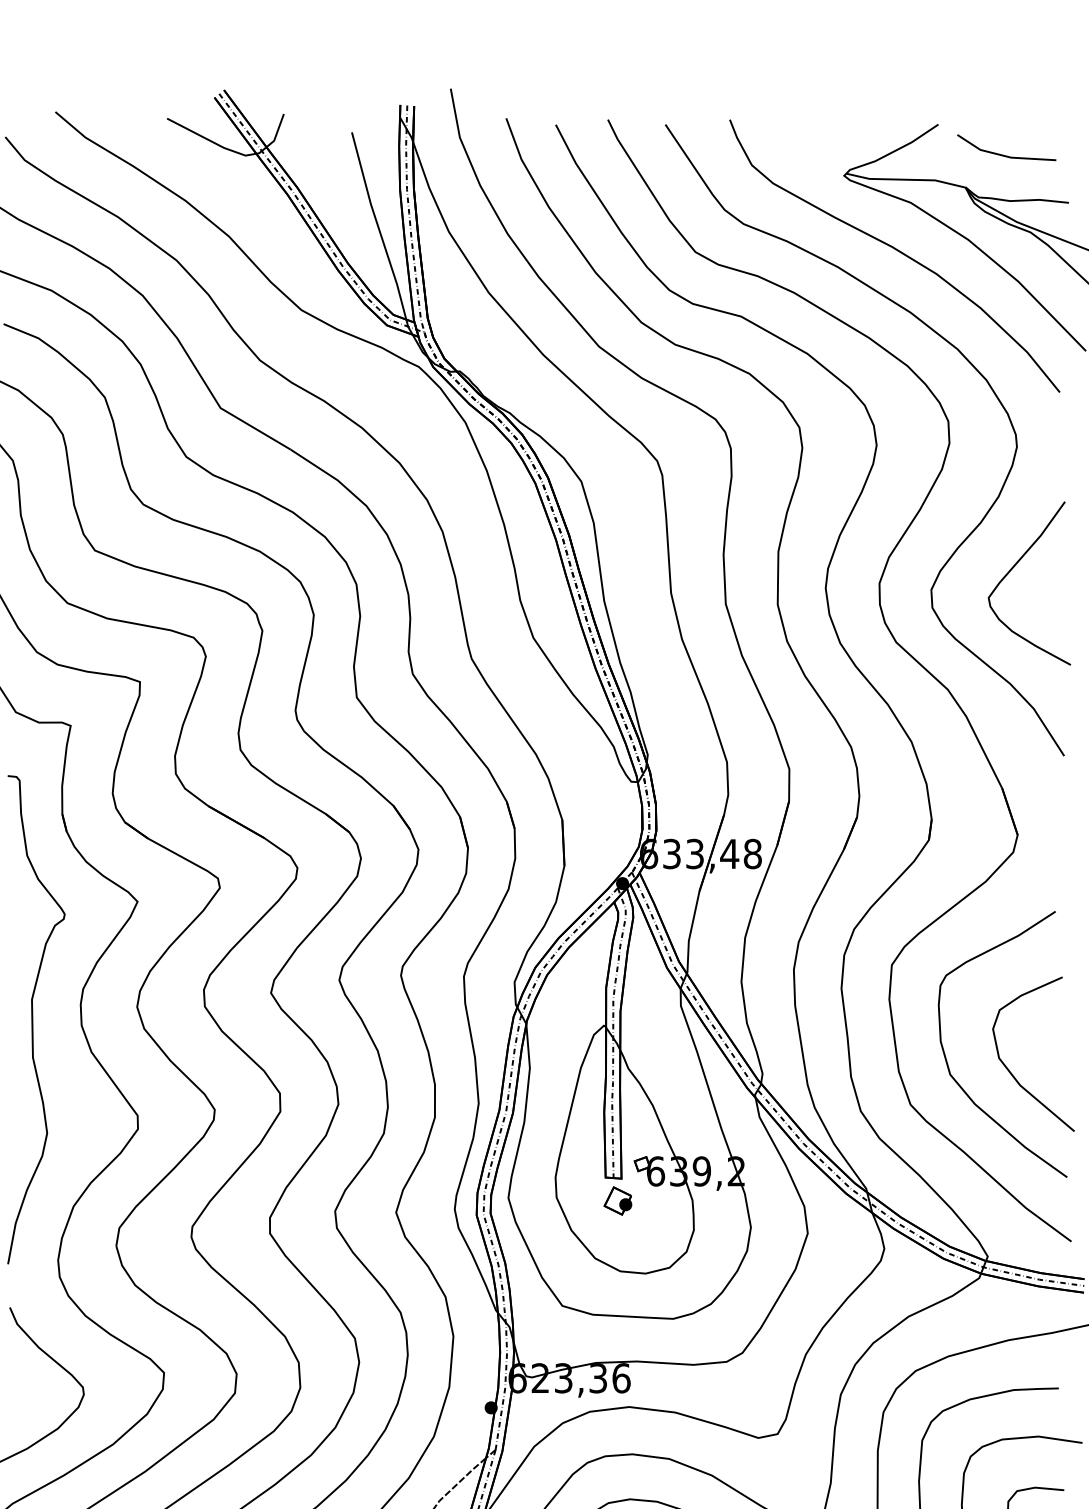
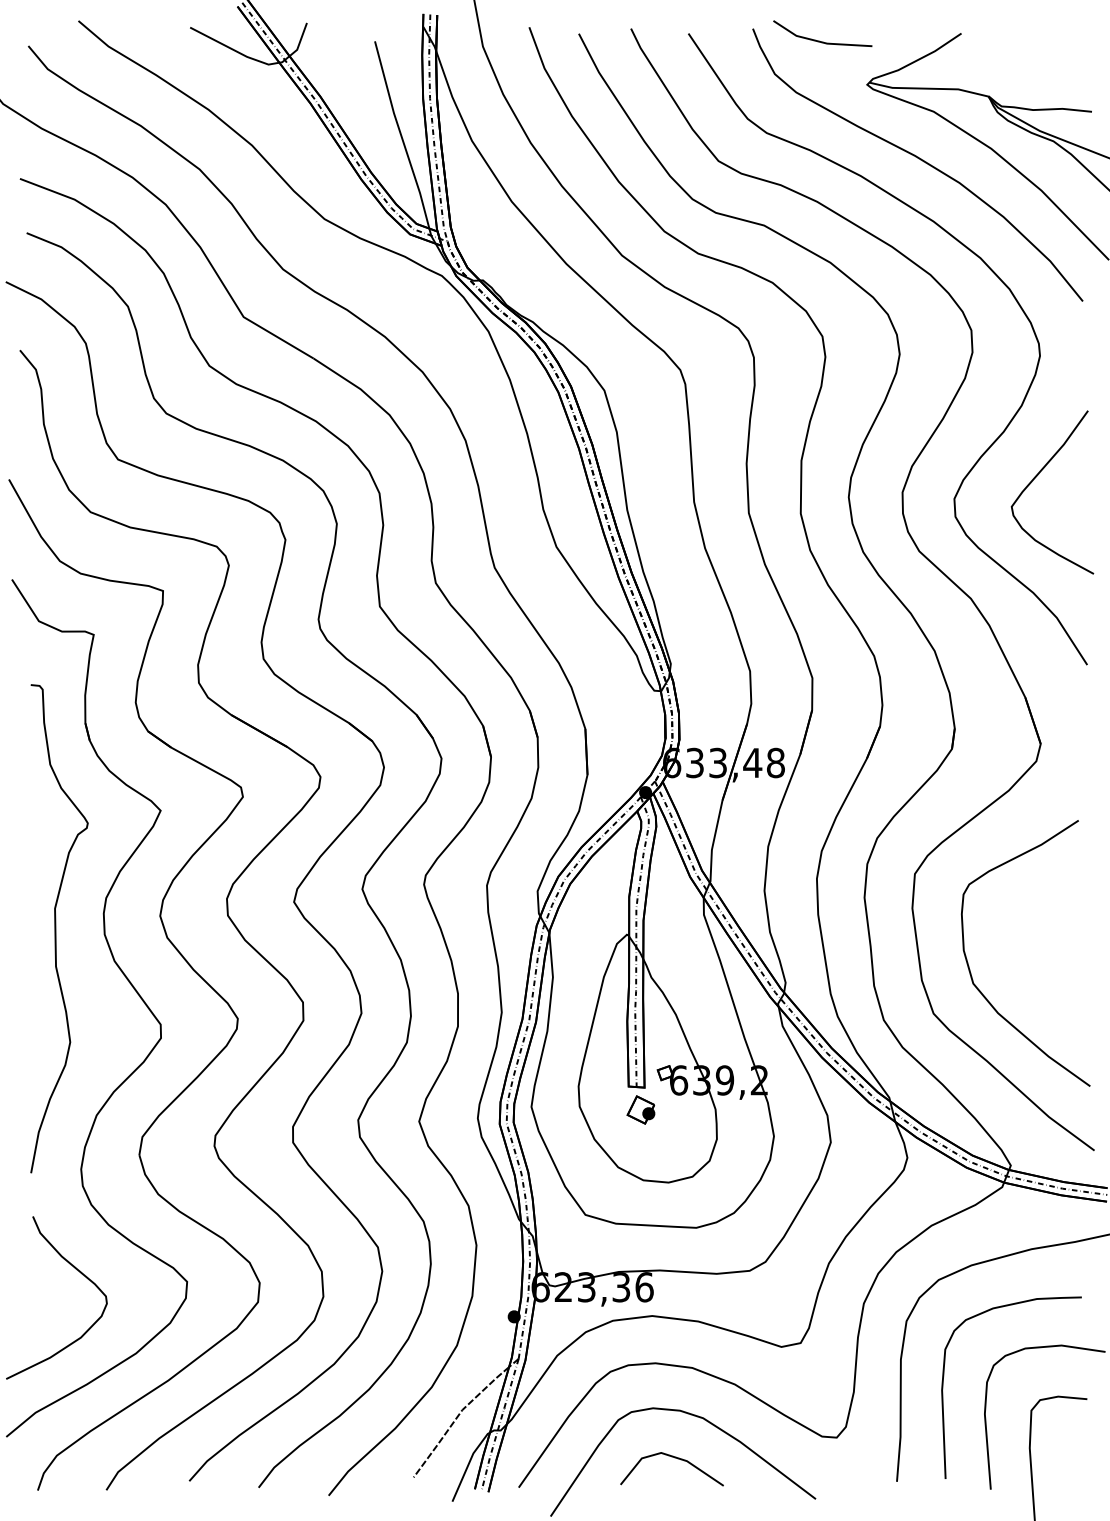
line: (1003, 154) -> (819, 40), moved
curve: (1009, 1069) -> (1032, 978), removed

